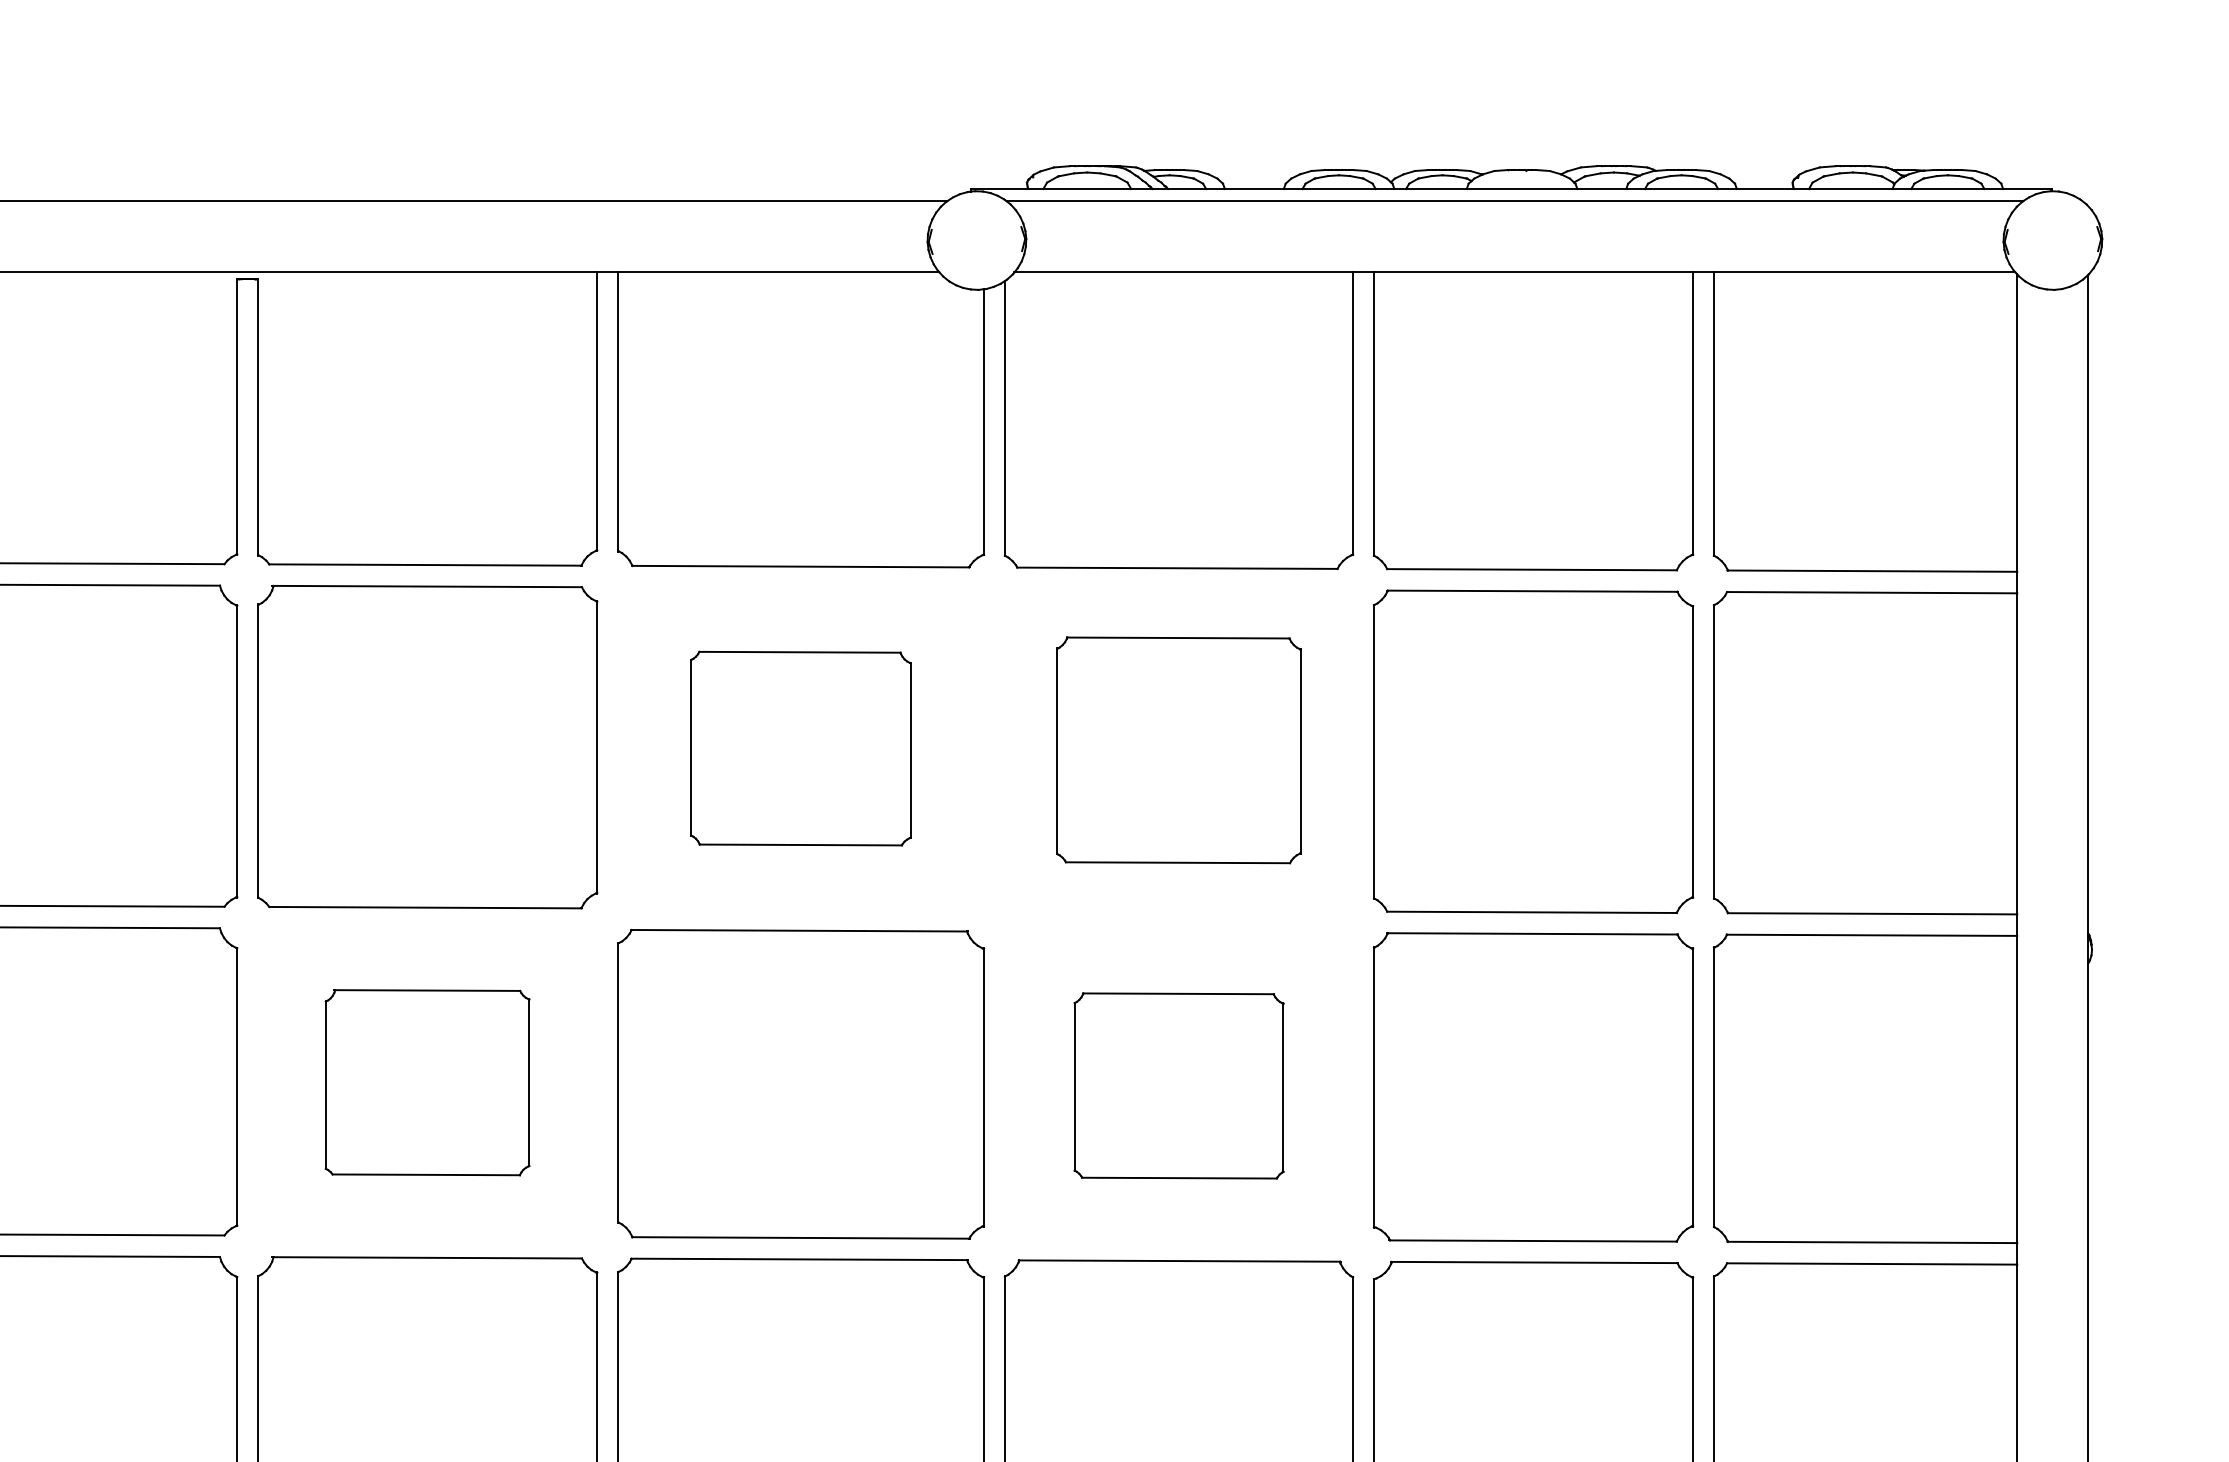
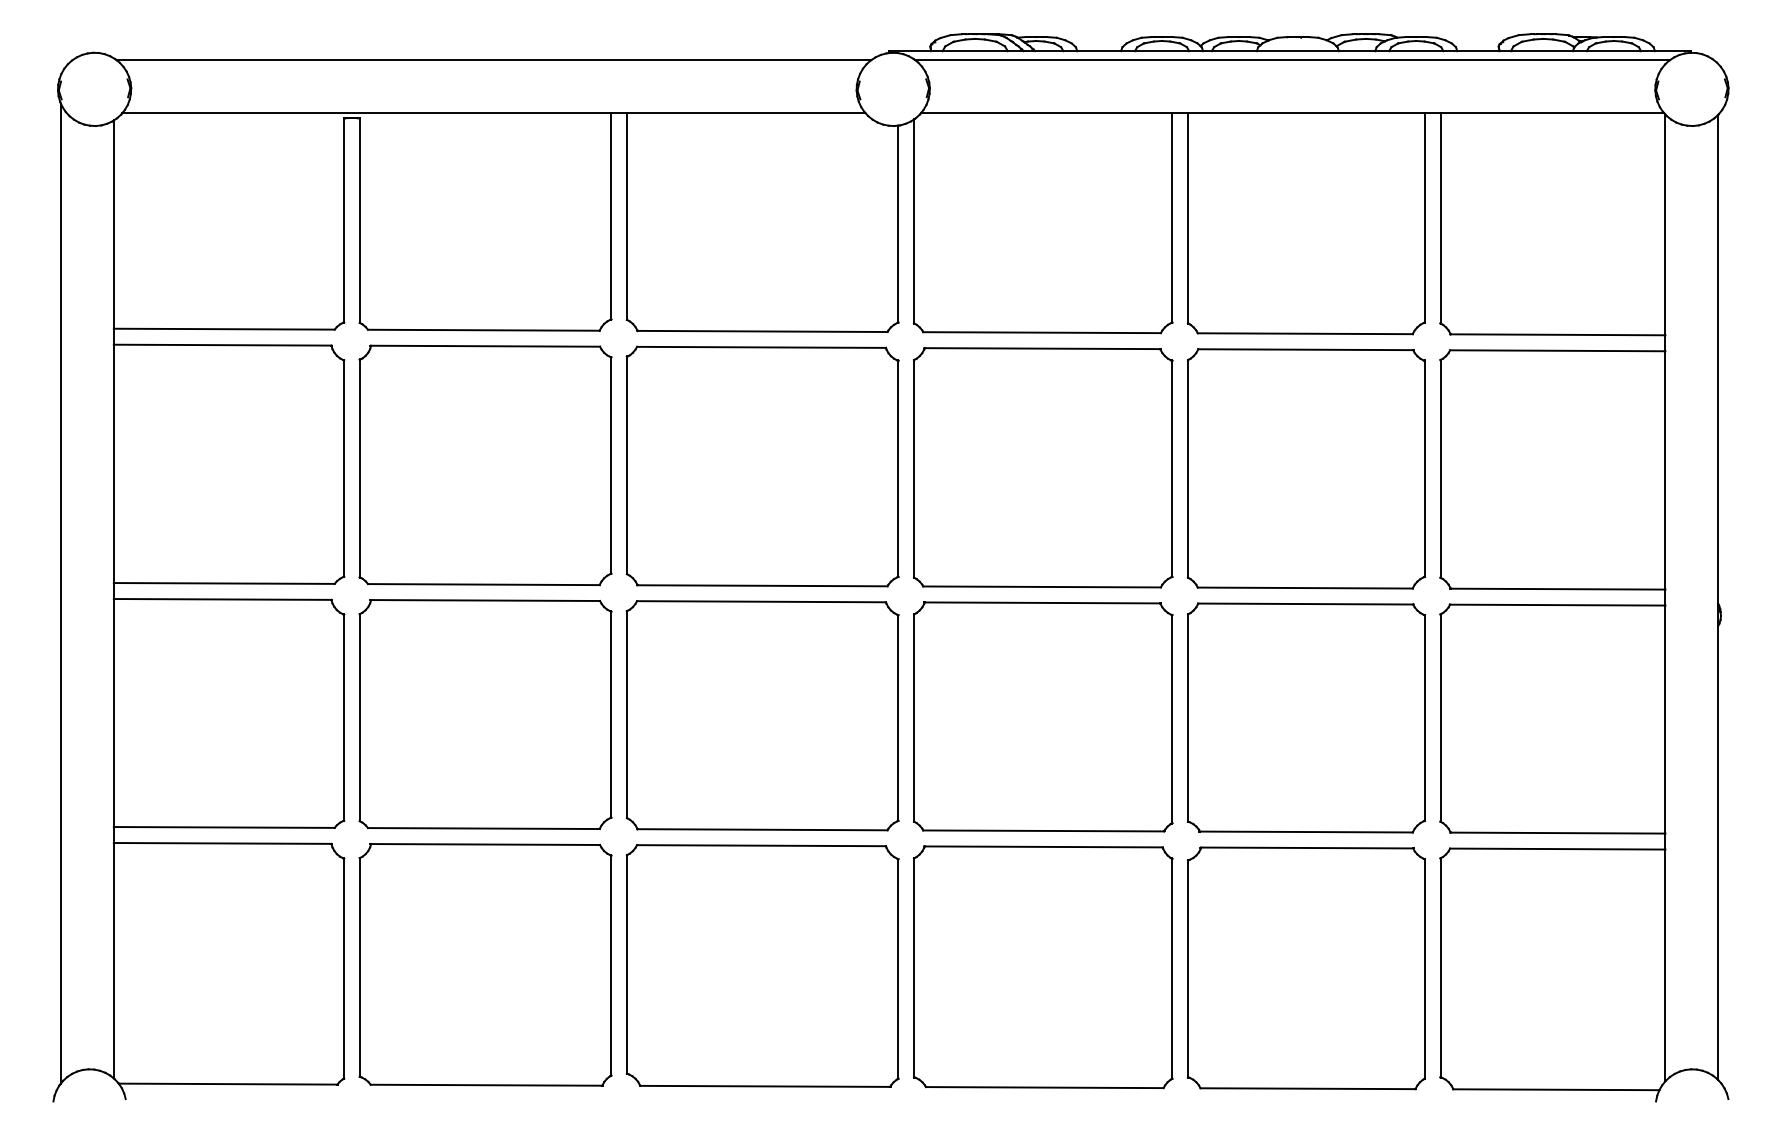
part: (800, 748) -> (762, 466), size x1.67
part: (1179, 749) -> (1043, 467), size x1.43
part: (427, 1082) -> (485, 714), size x1.67
part: (1179, 1085) -> (1043, 716), size x1.67

